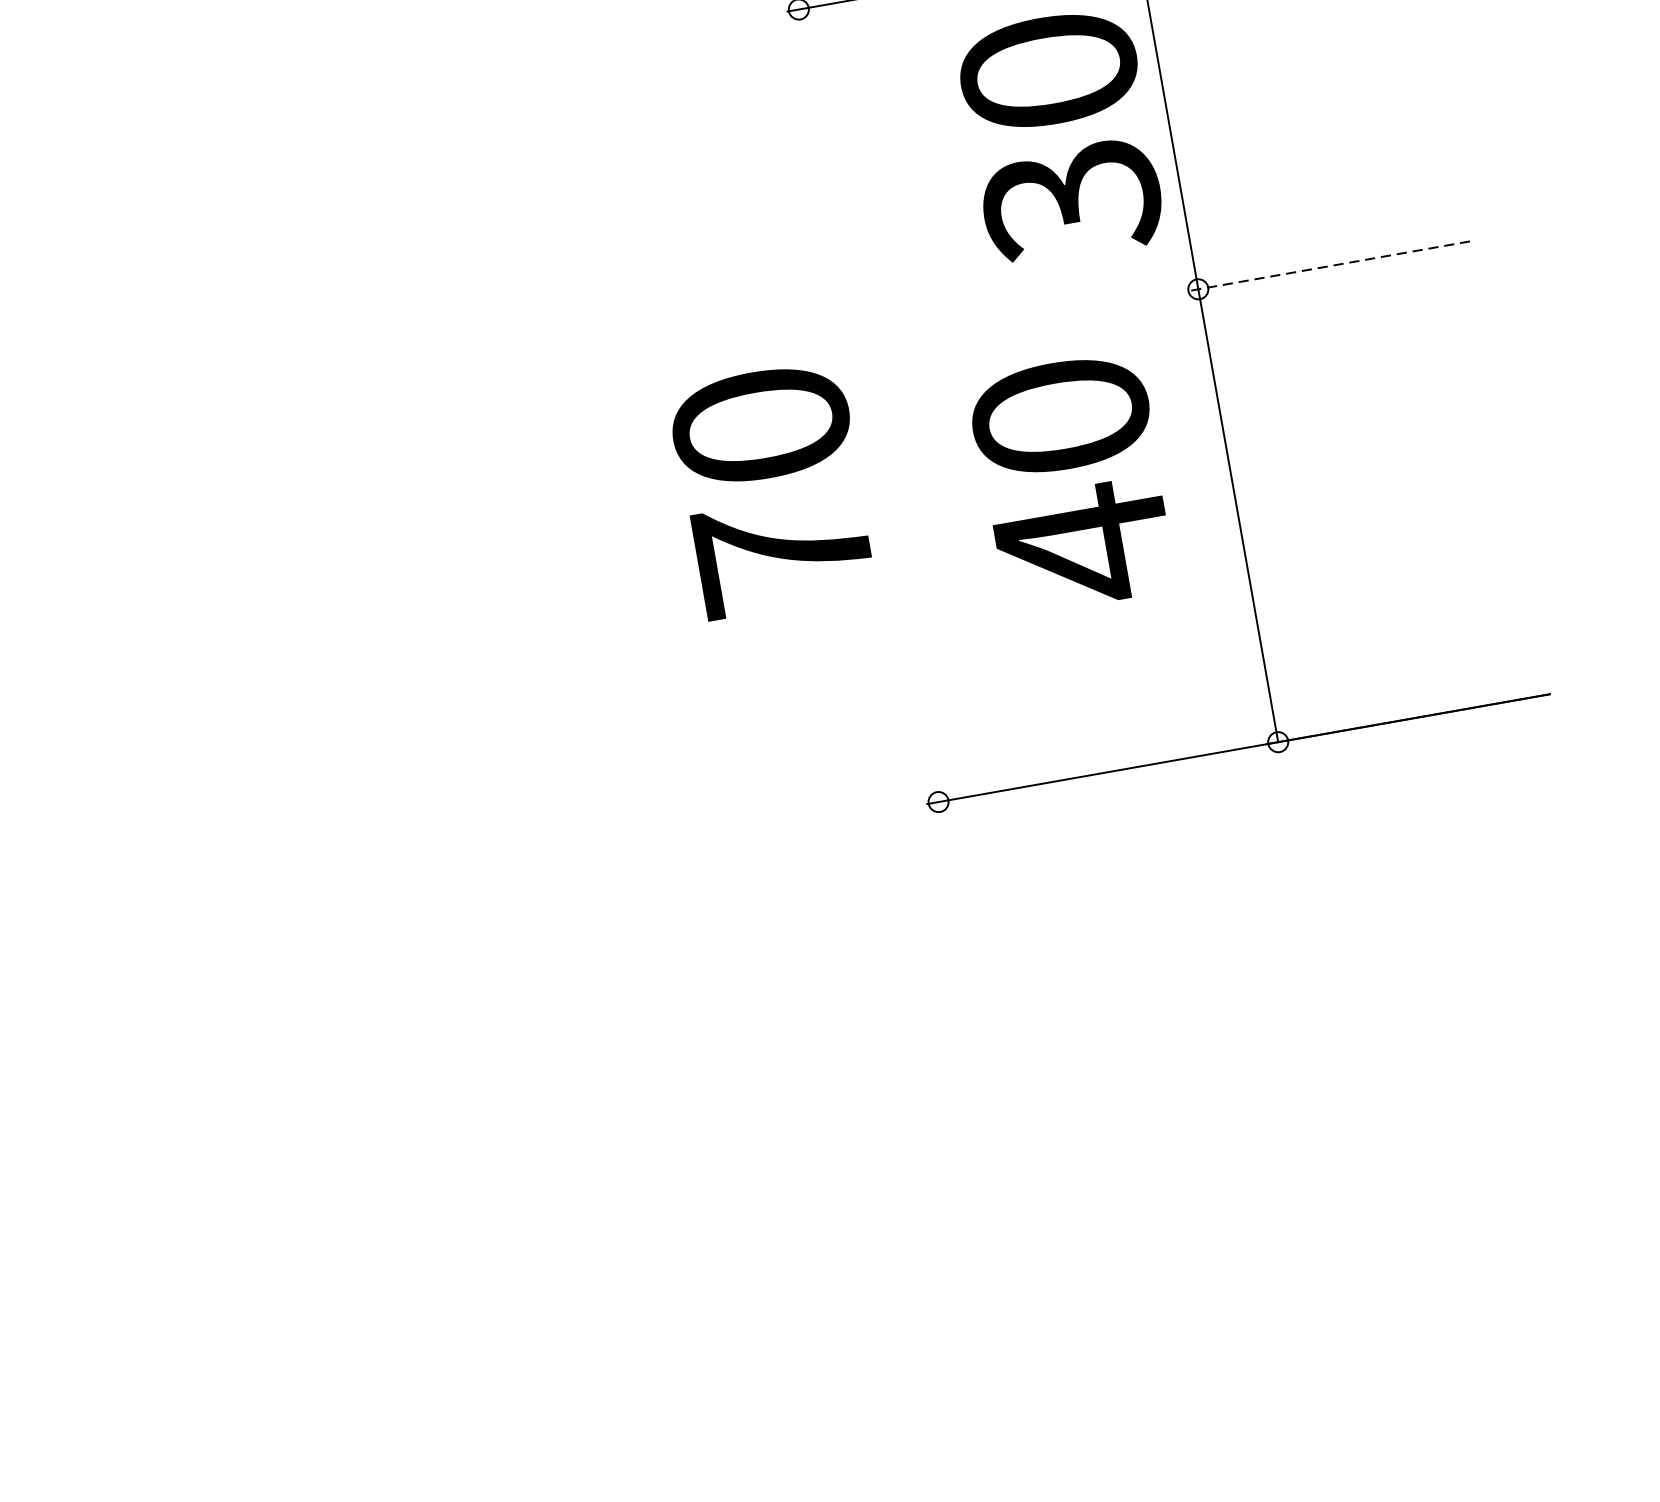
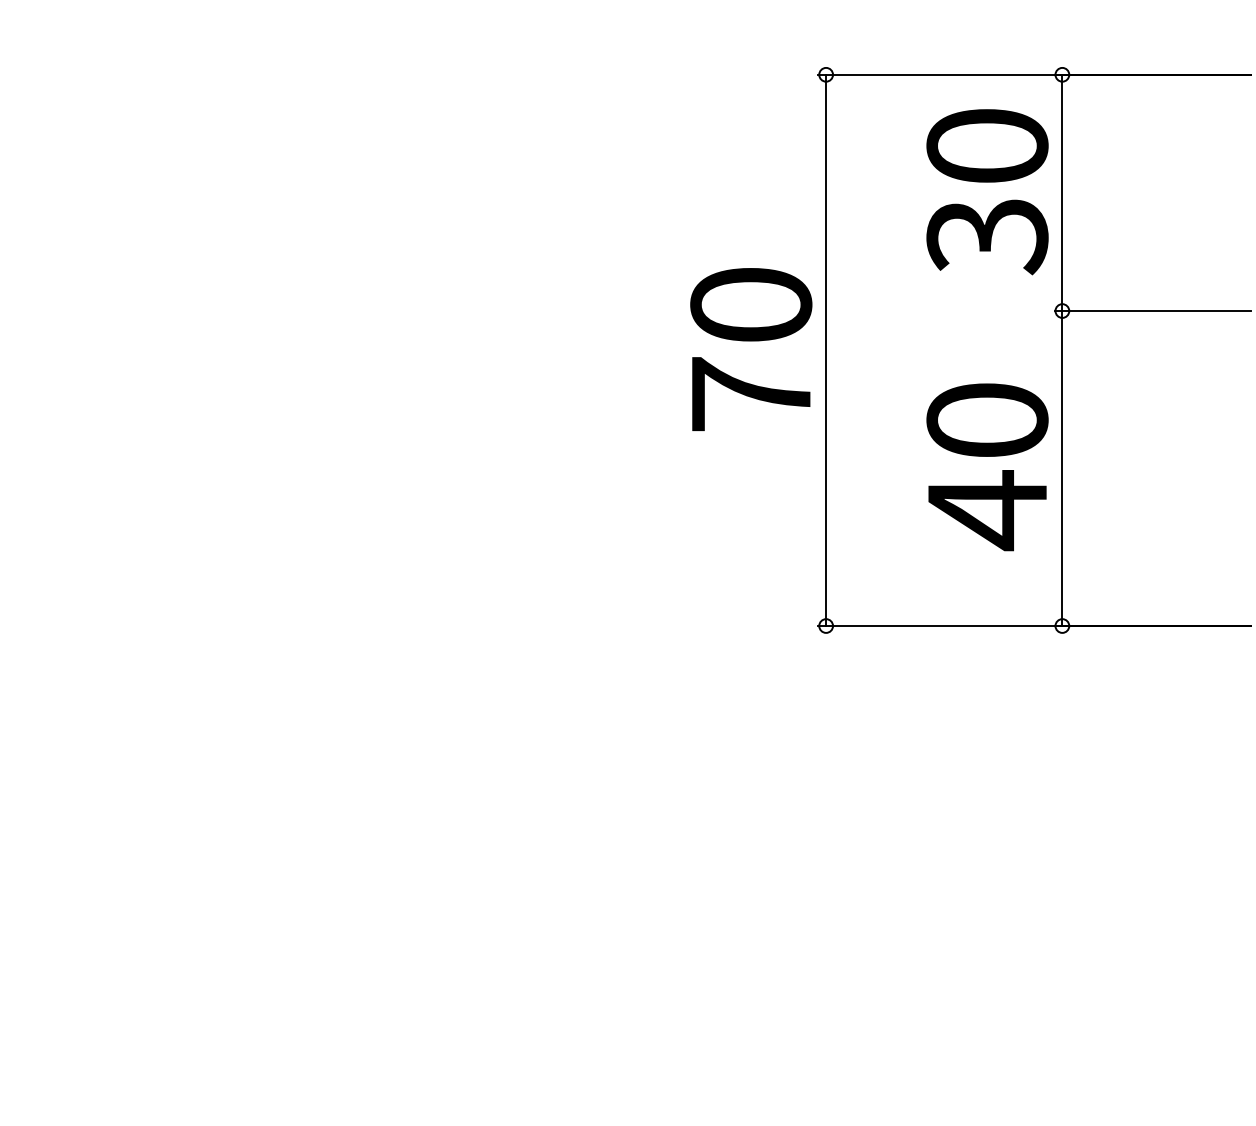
line: (1328, 267) -> (1152, 311), dashed -> solid
line: (869, 405) -> (826, 350), added
text: (1072, 484) -> (987, 467), moved
text: (772, 489) -> (751, 349), moved

